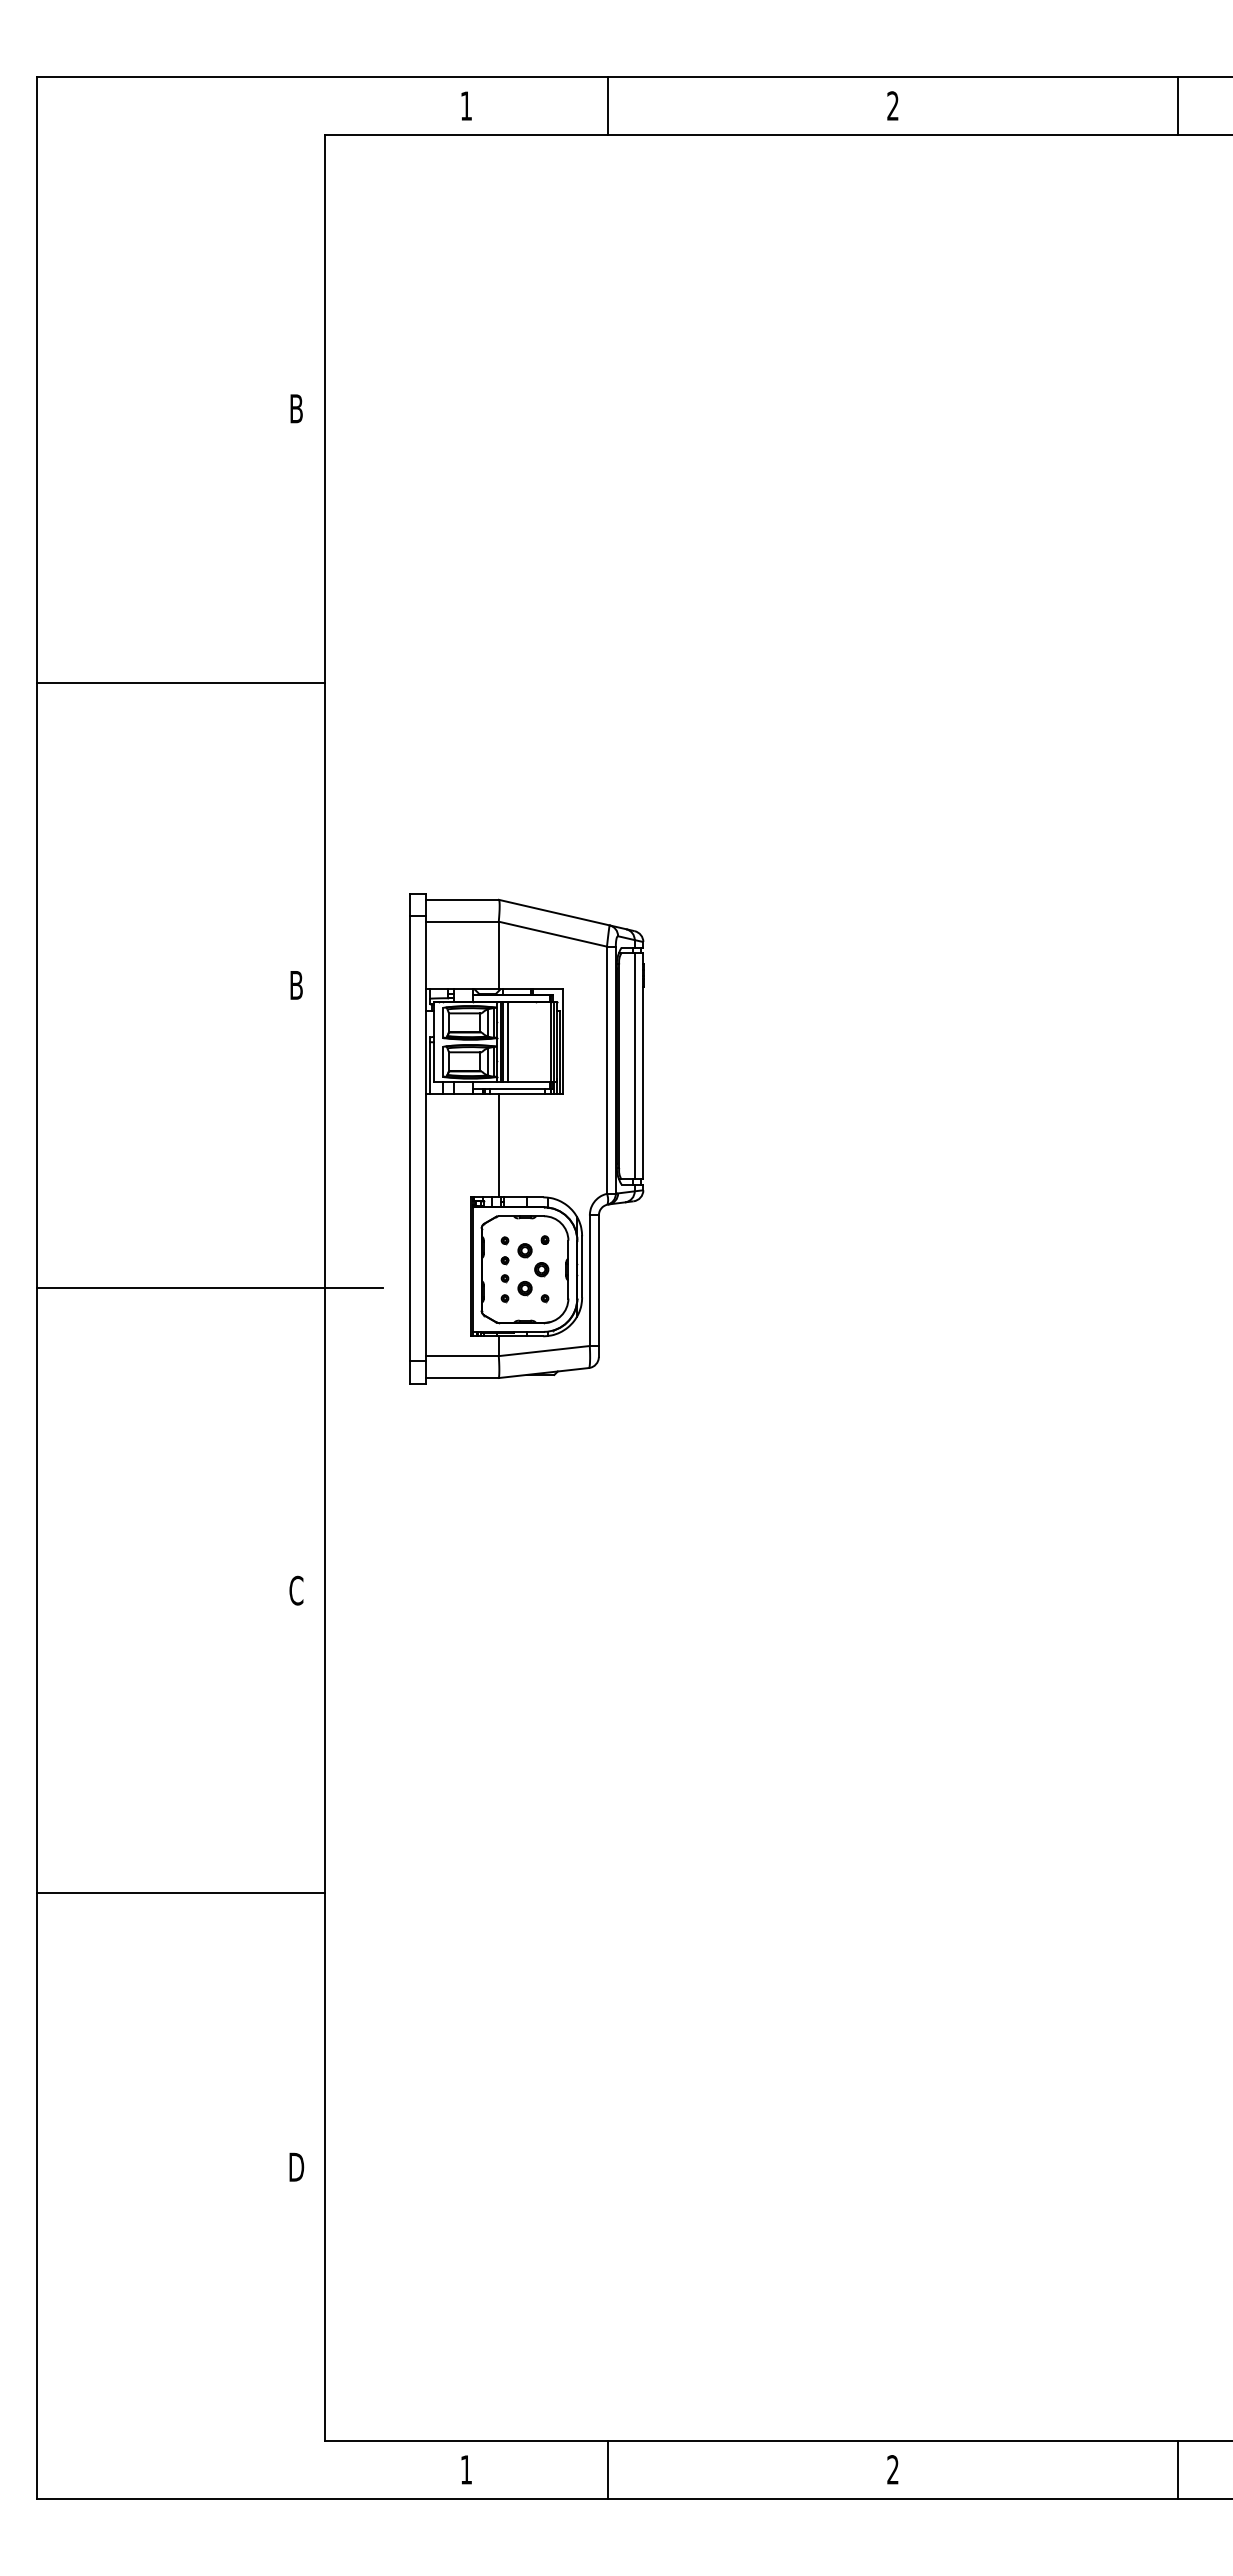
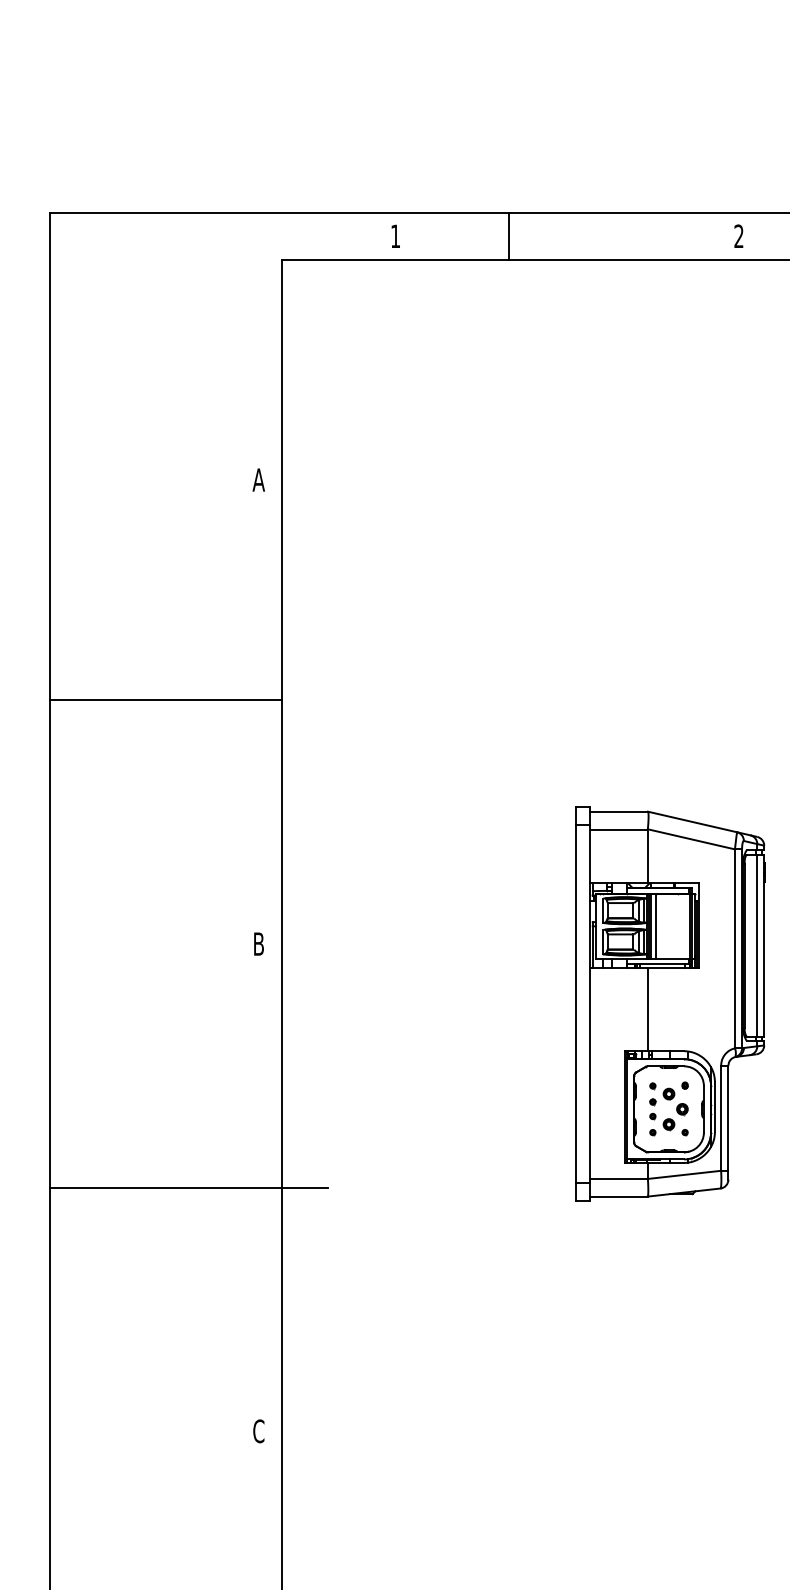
text: (296, 408) -> (258, 479), B -> A
part: (527, 1138) -> (670, 1003), moved

